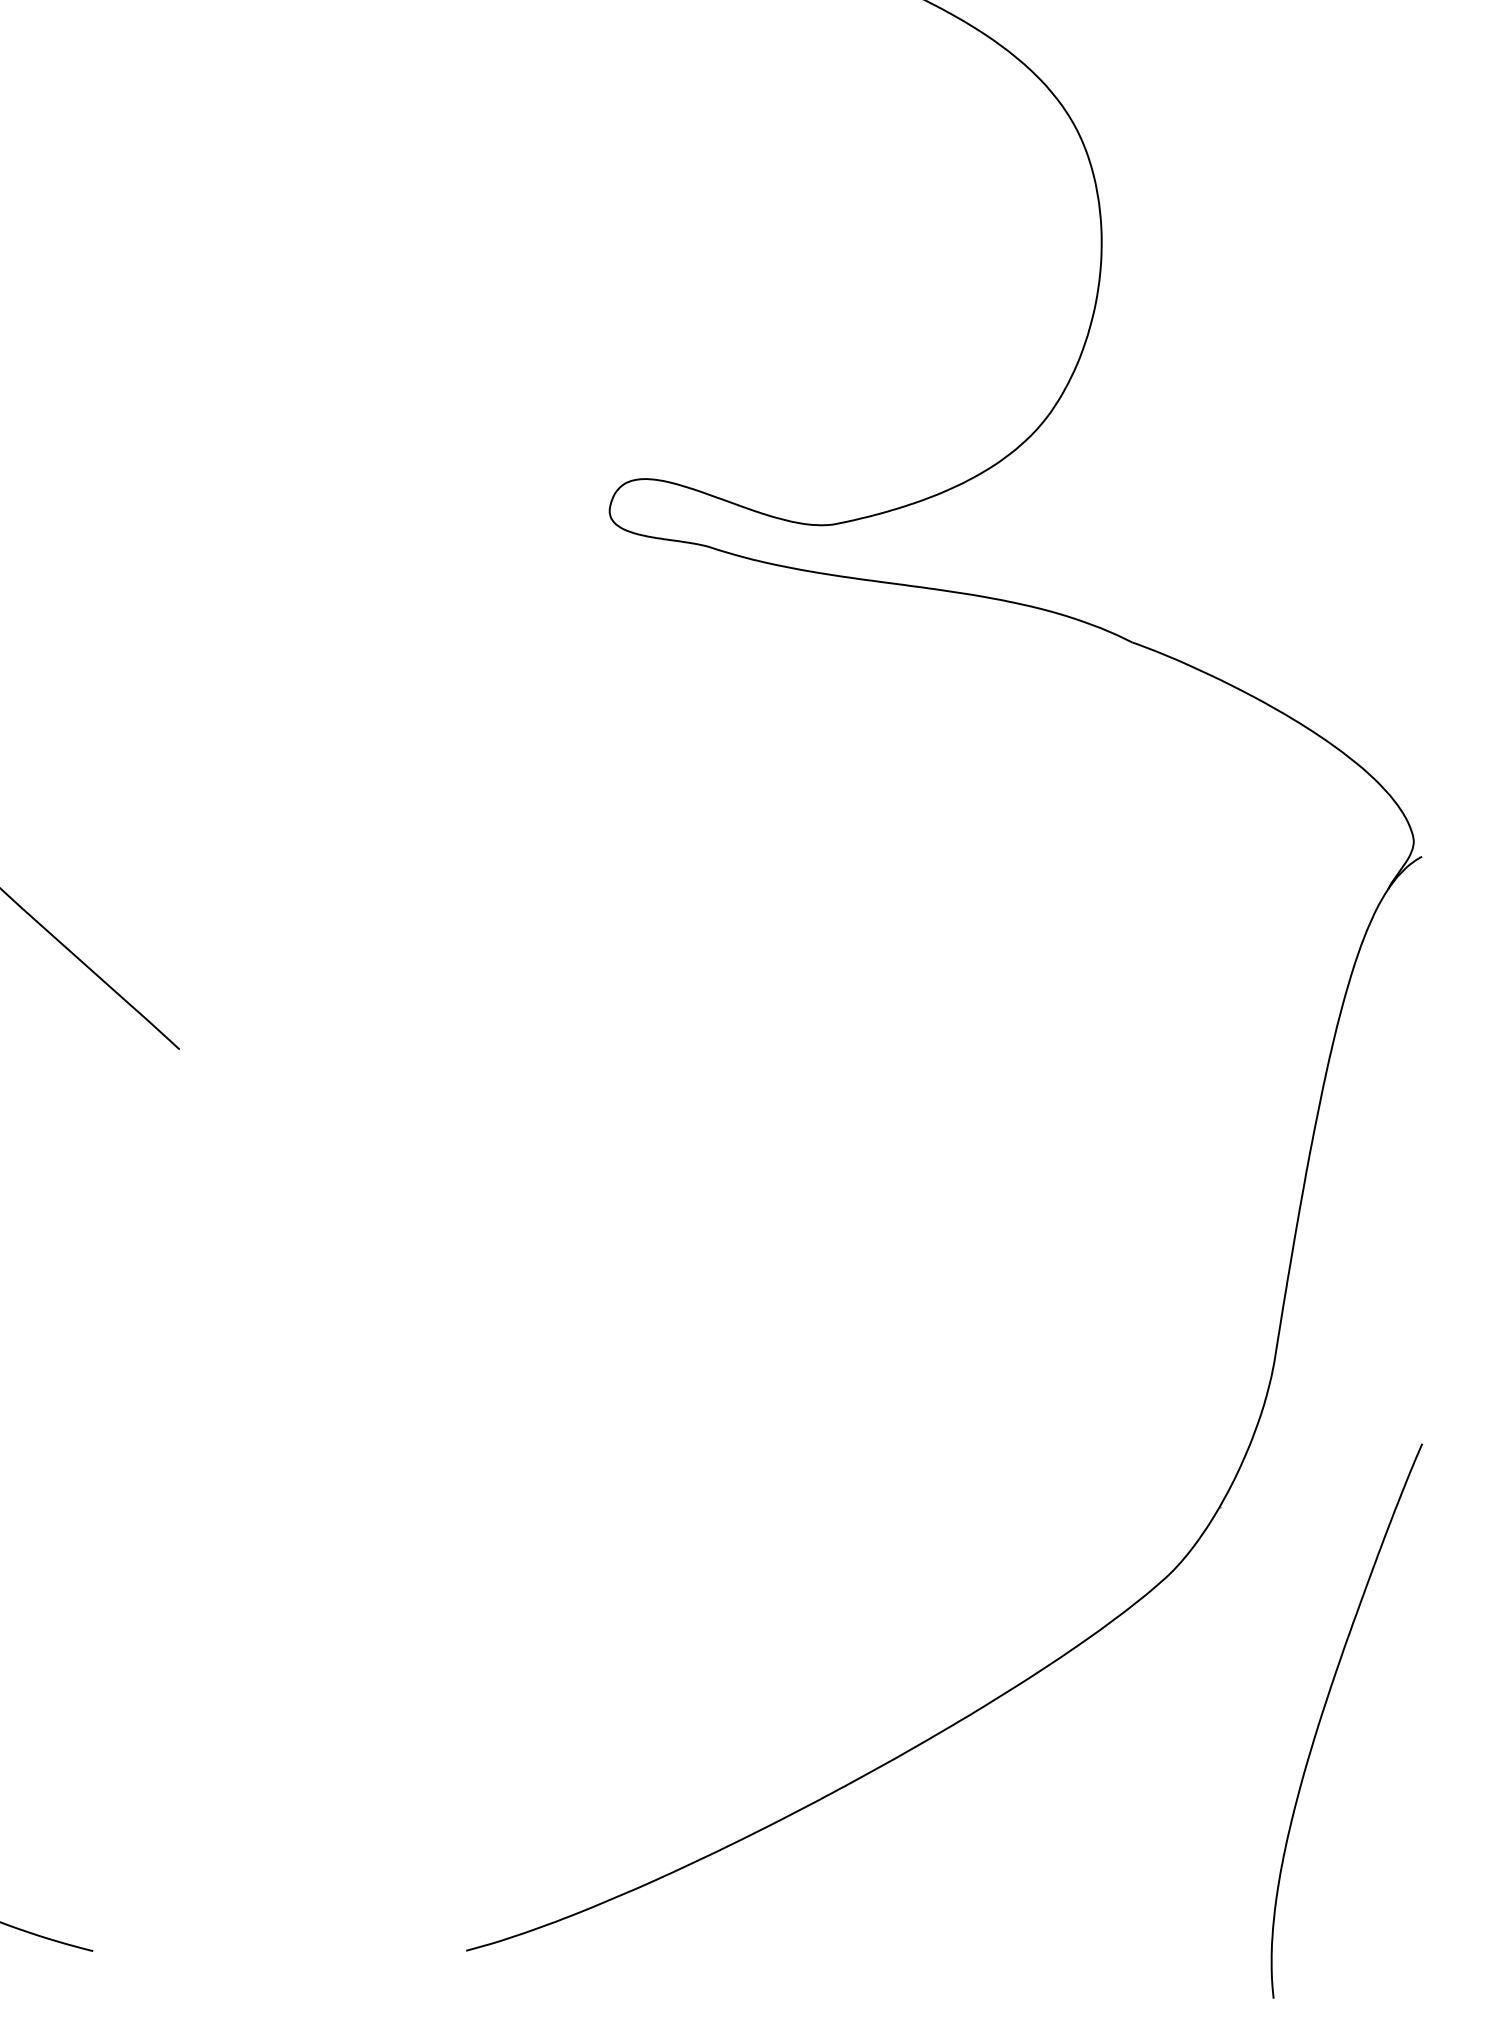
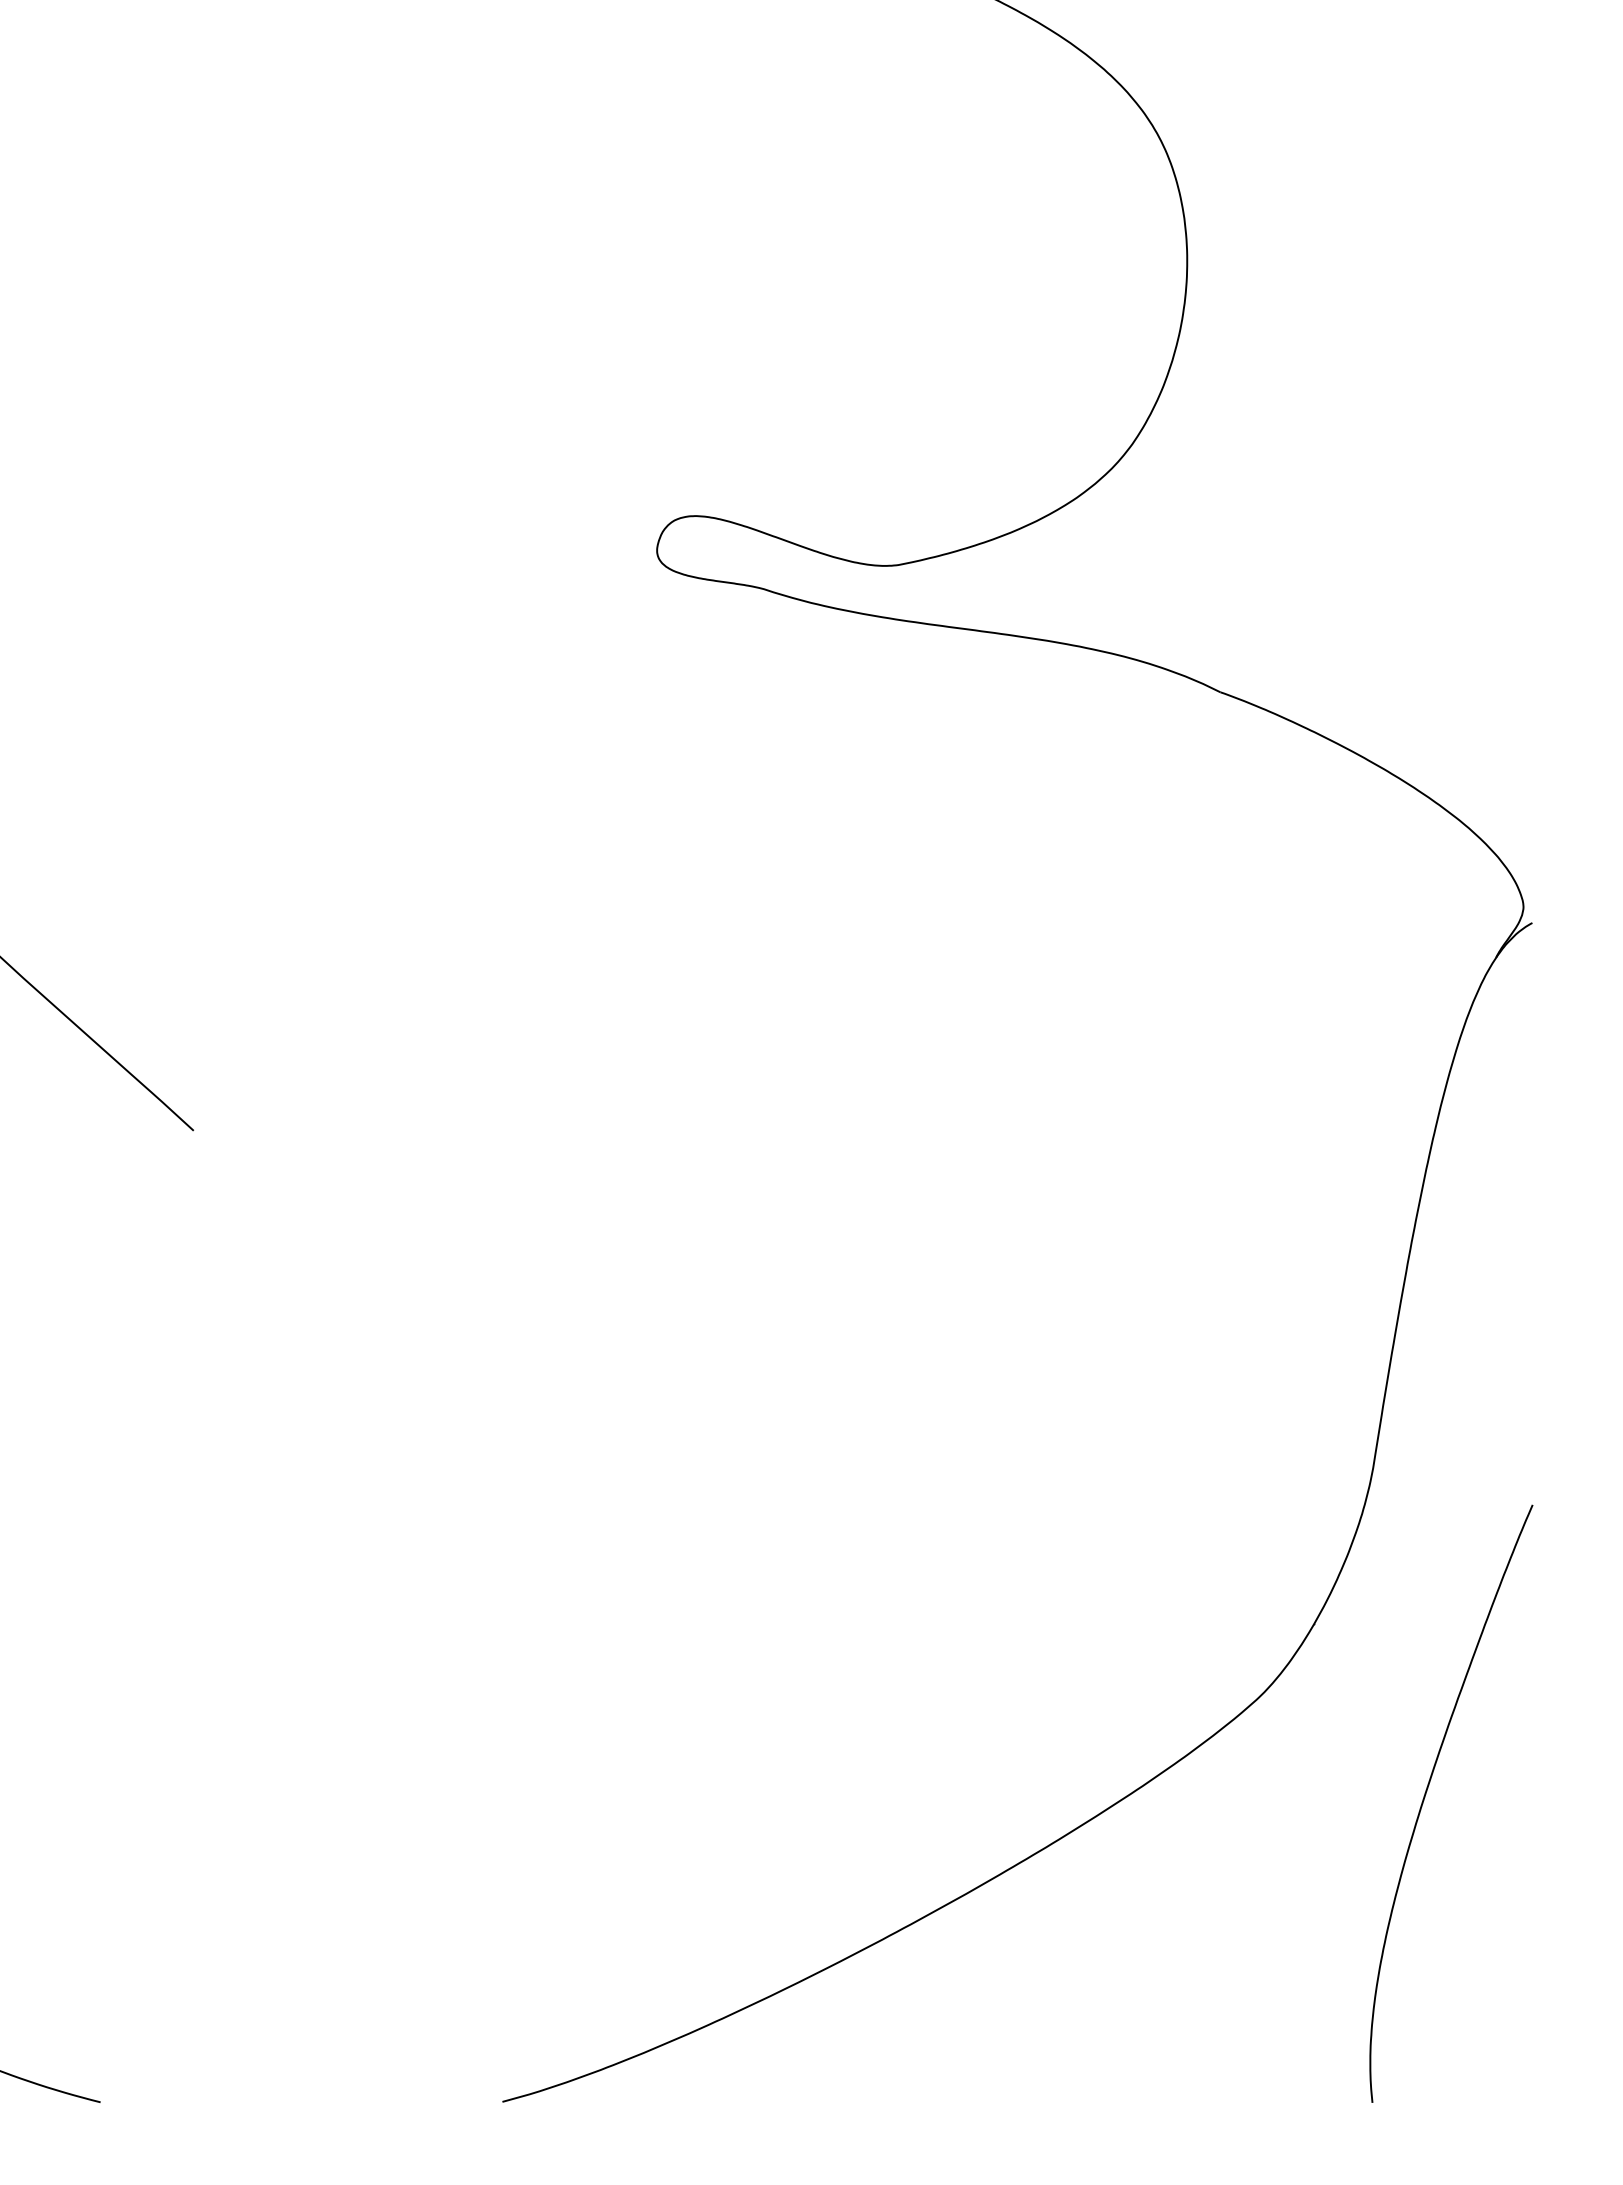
curve: (1323, 1713) -> (1426, 1795), moved

